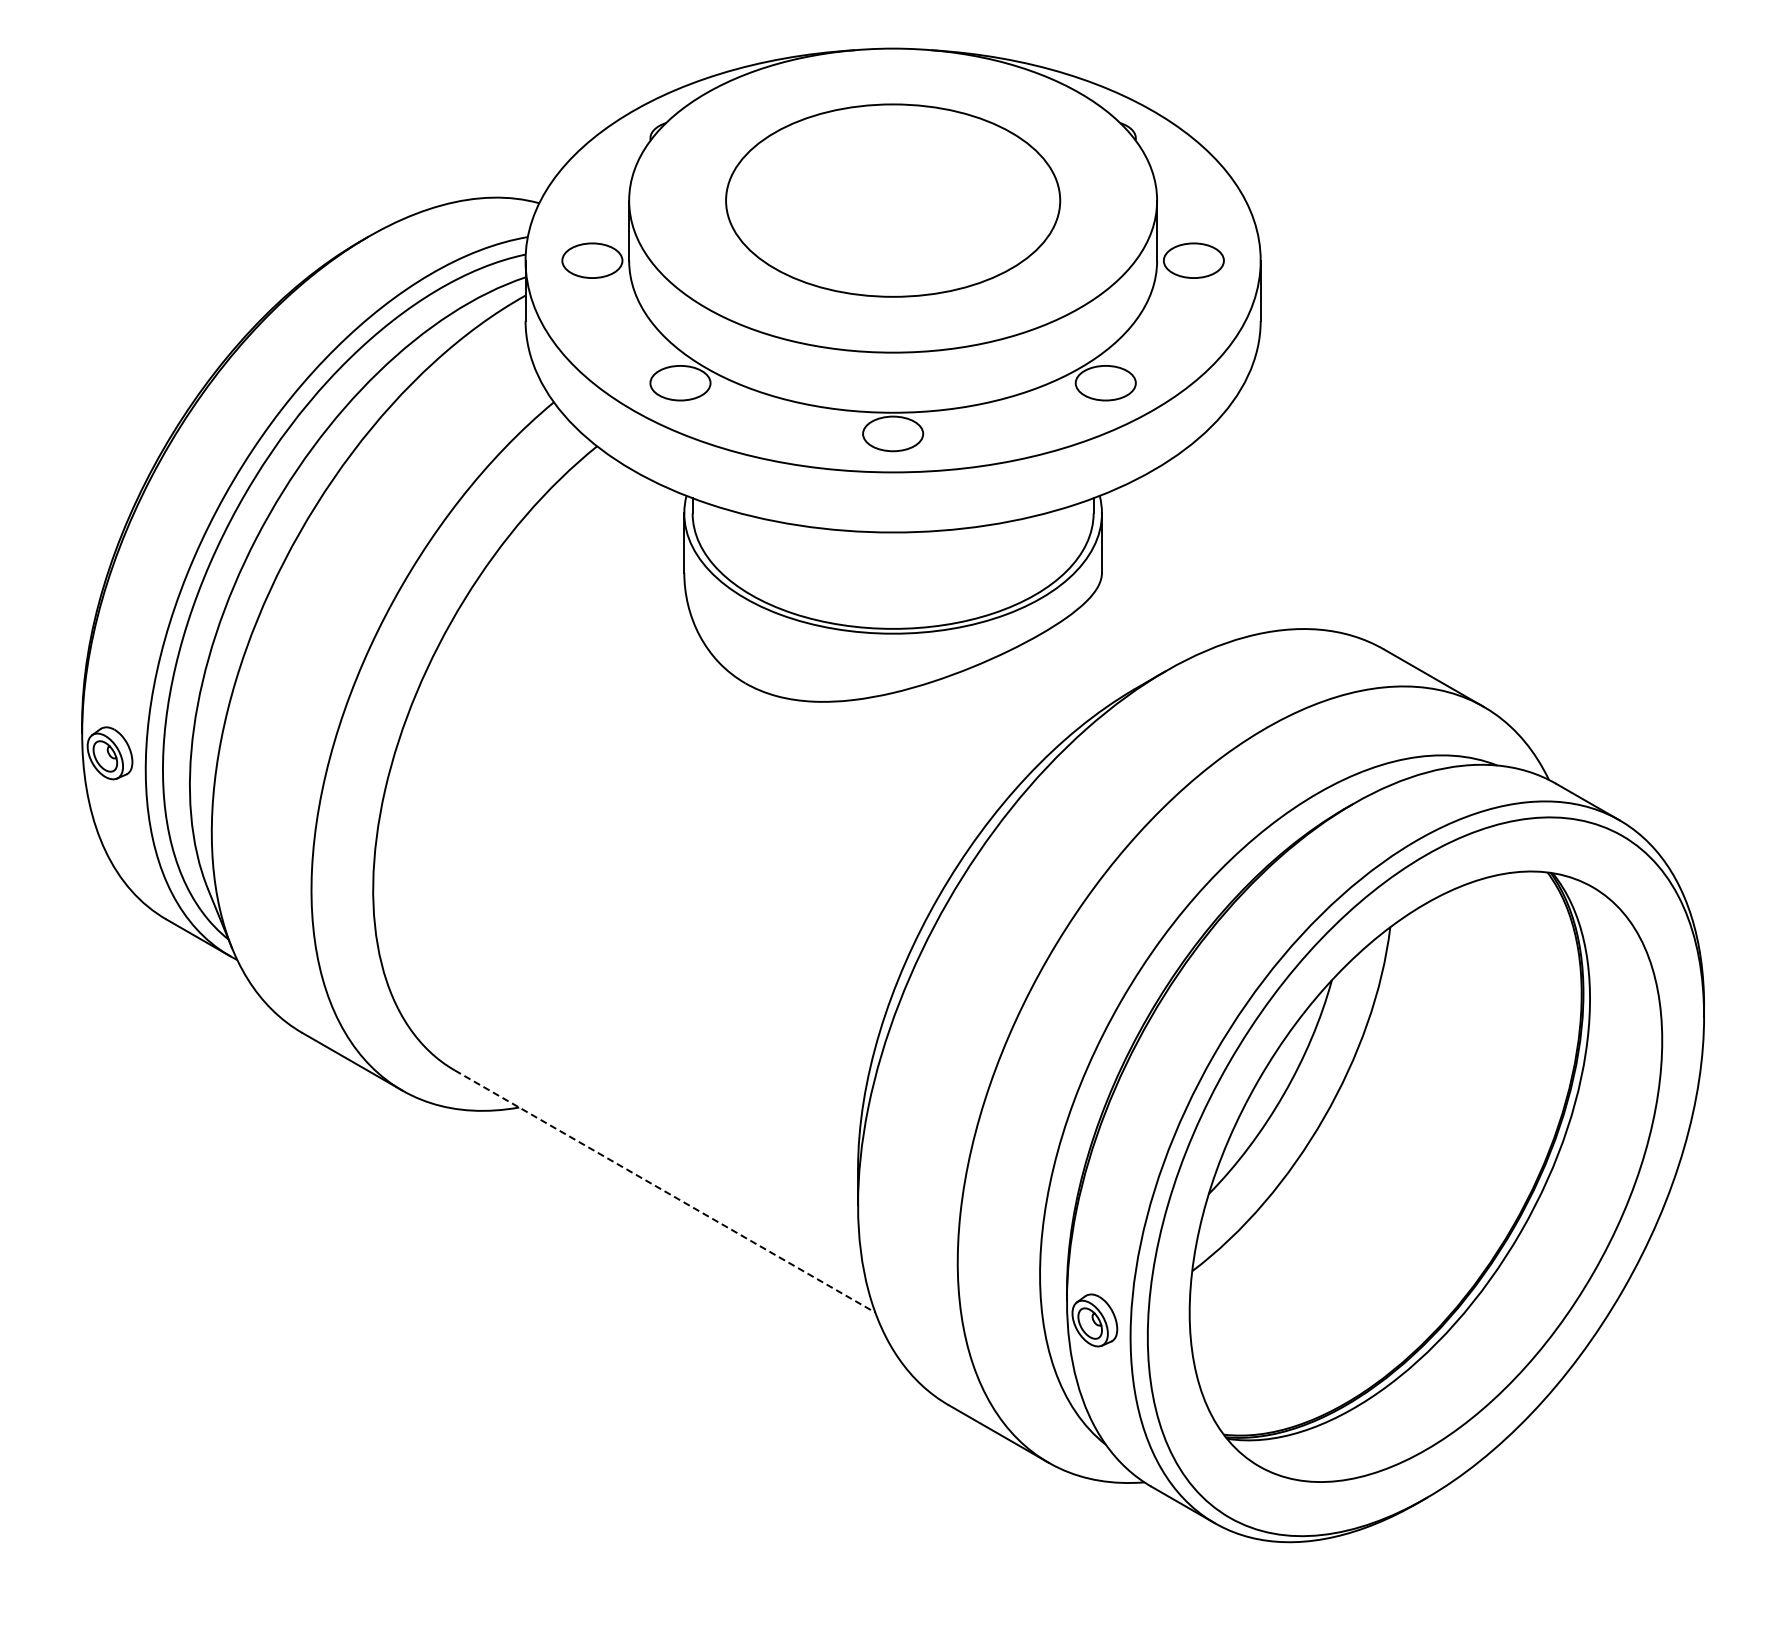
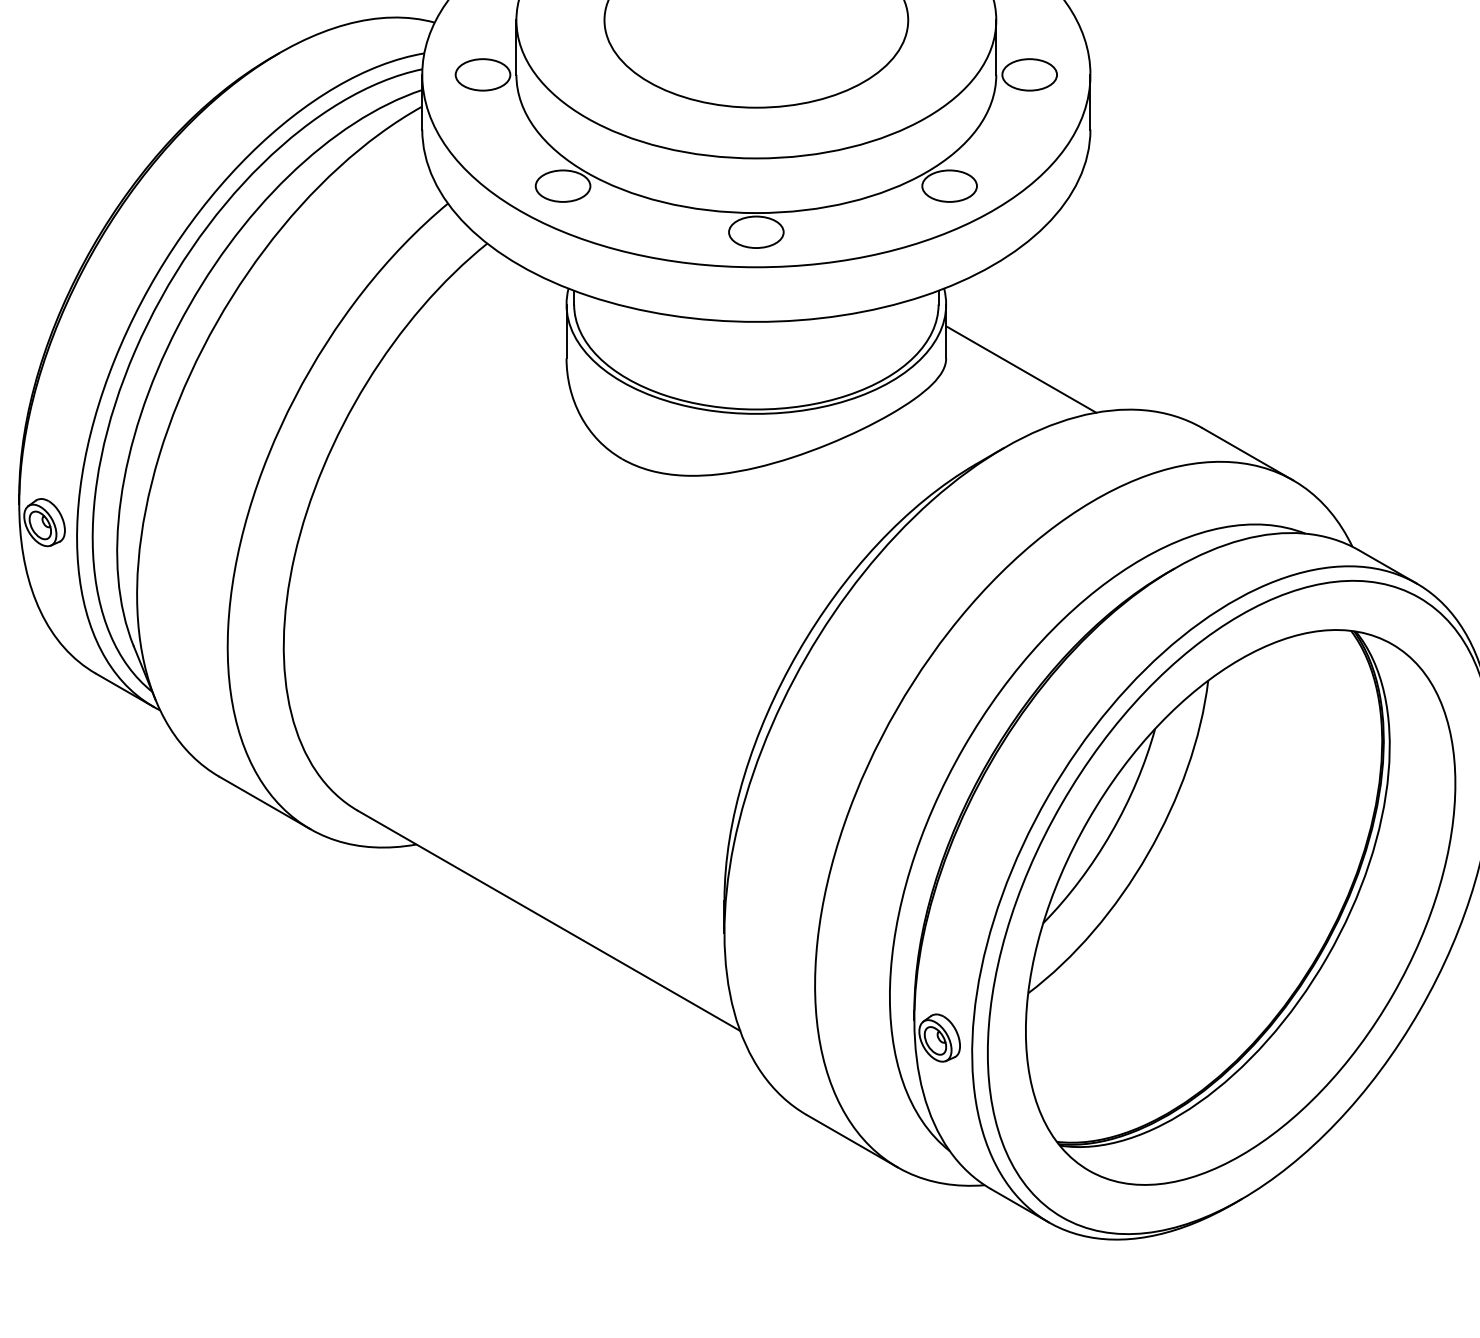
line: (1184, 584) -> (1021, 369), added
line: (665, 1191) -> (549, 920), dashed -> solid

